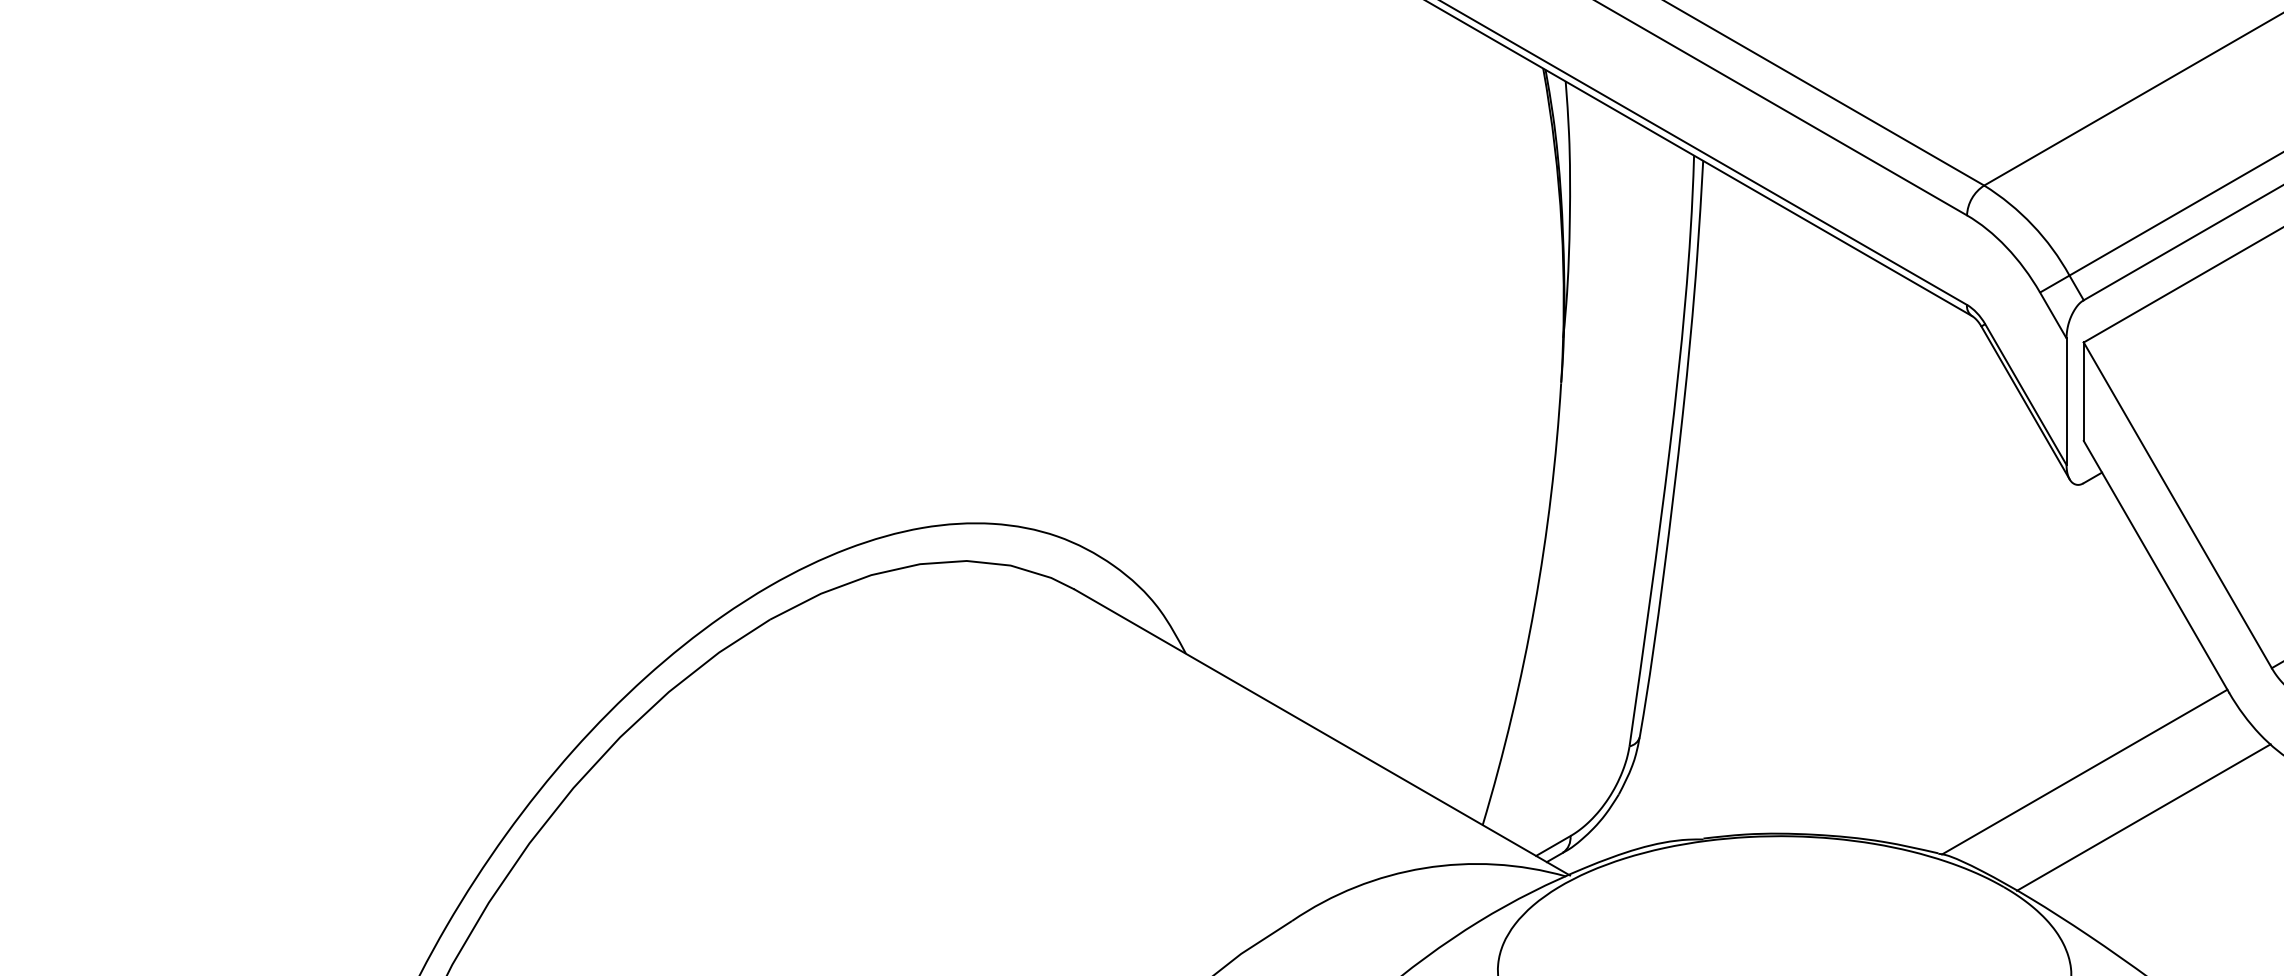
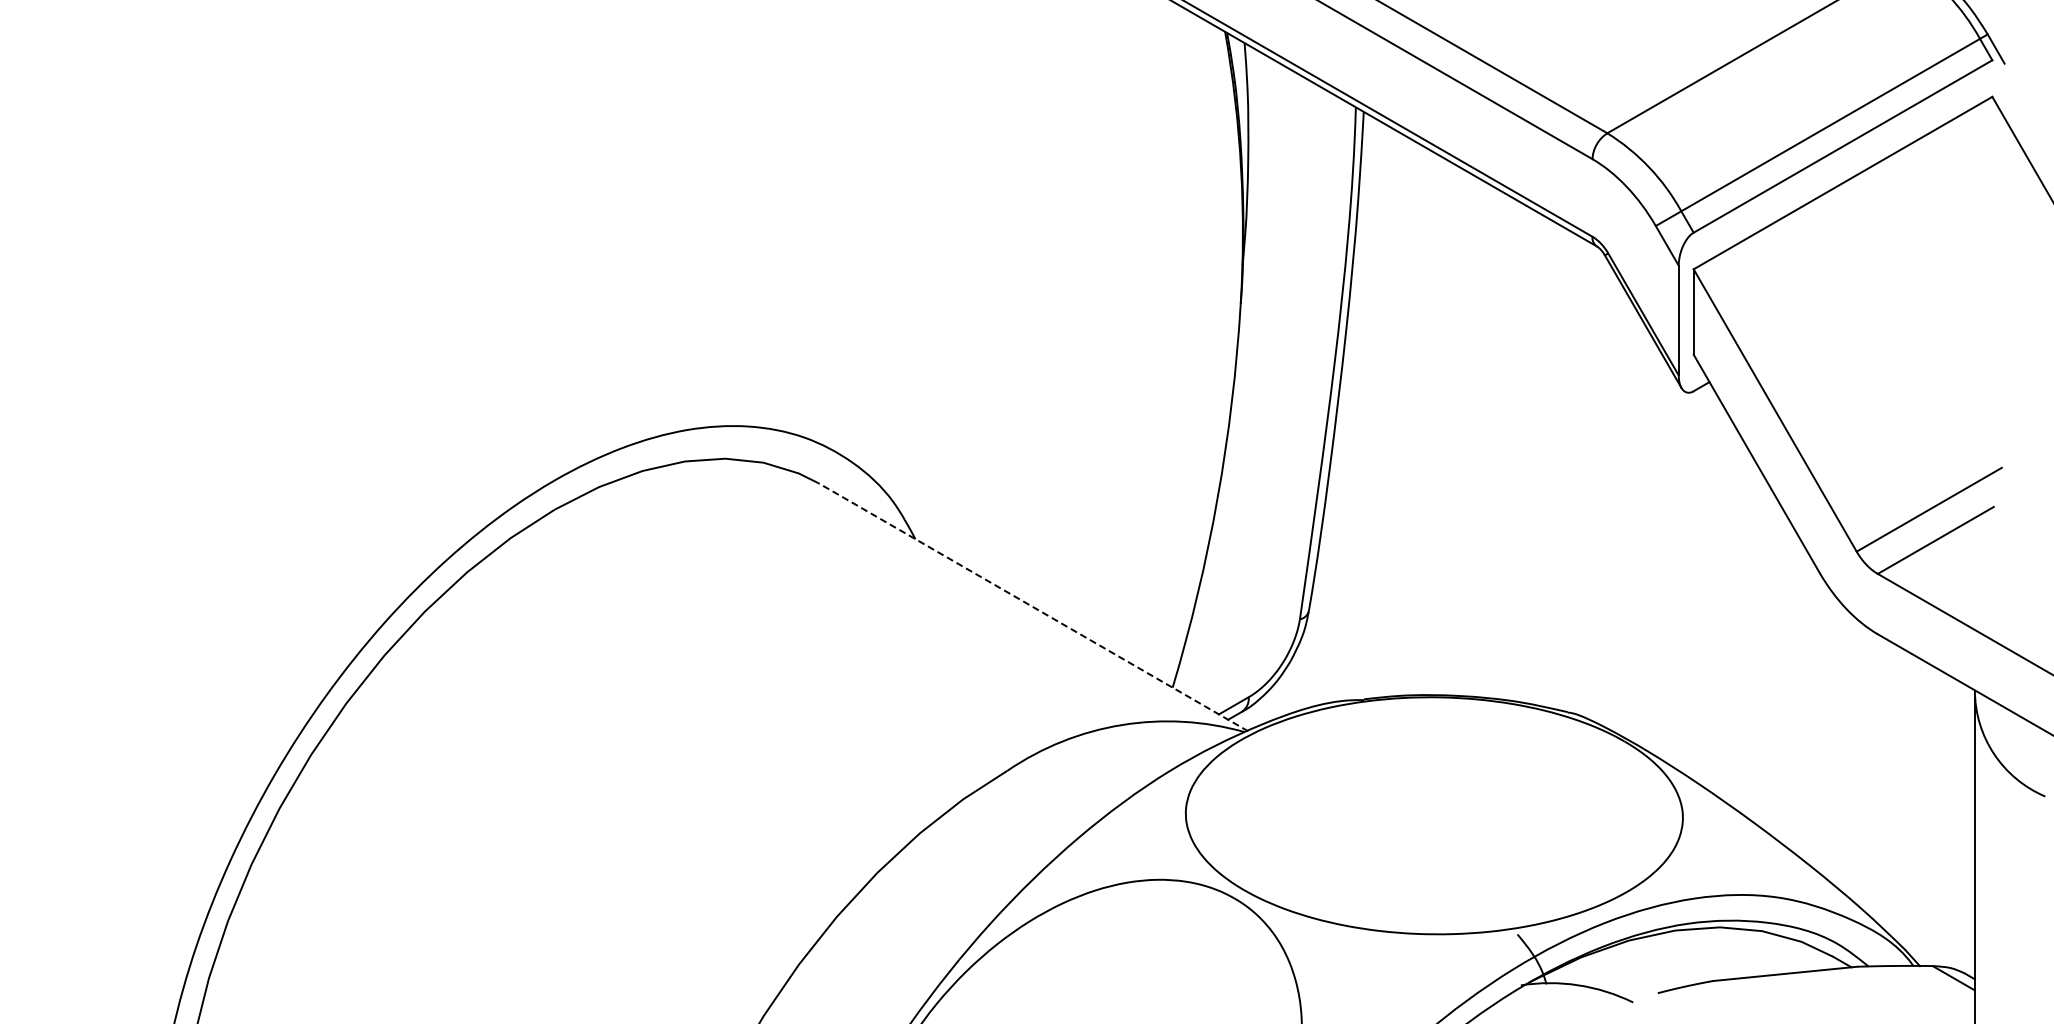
line: (1322, 732) -> (1033, 607), solid -> dashed
line: (2084, 771) -> (1694, 641), removed
line: (2143, 816) -> (1745, 680), removed

